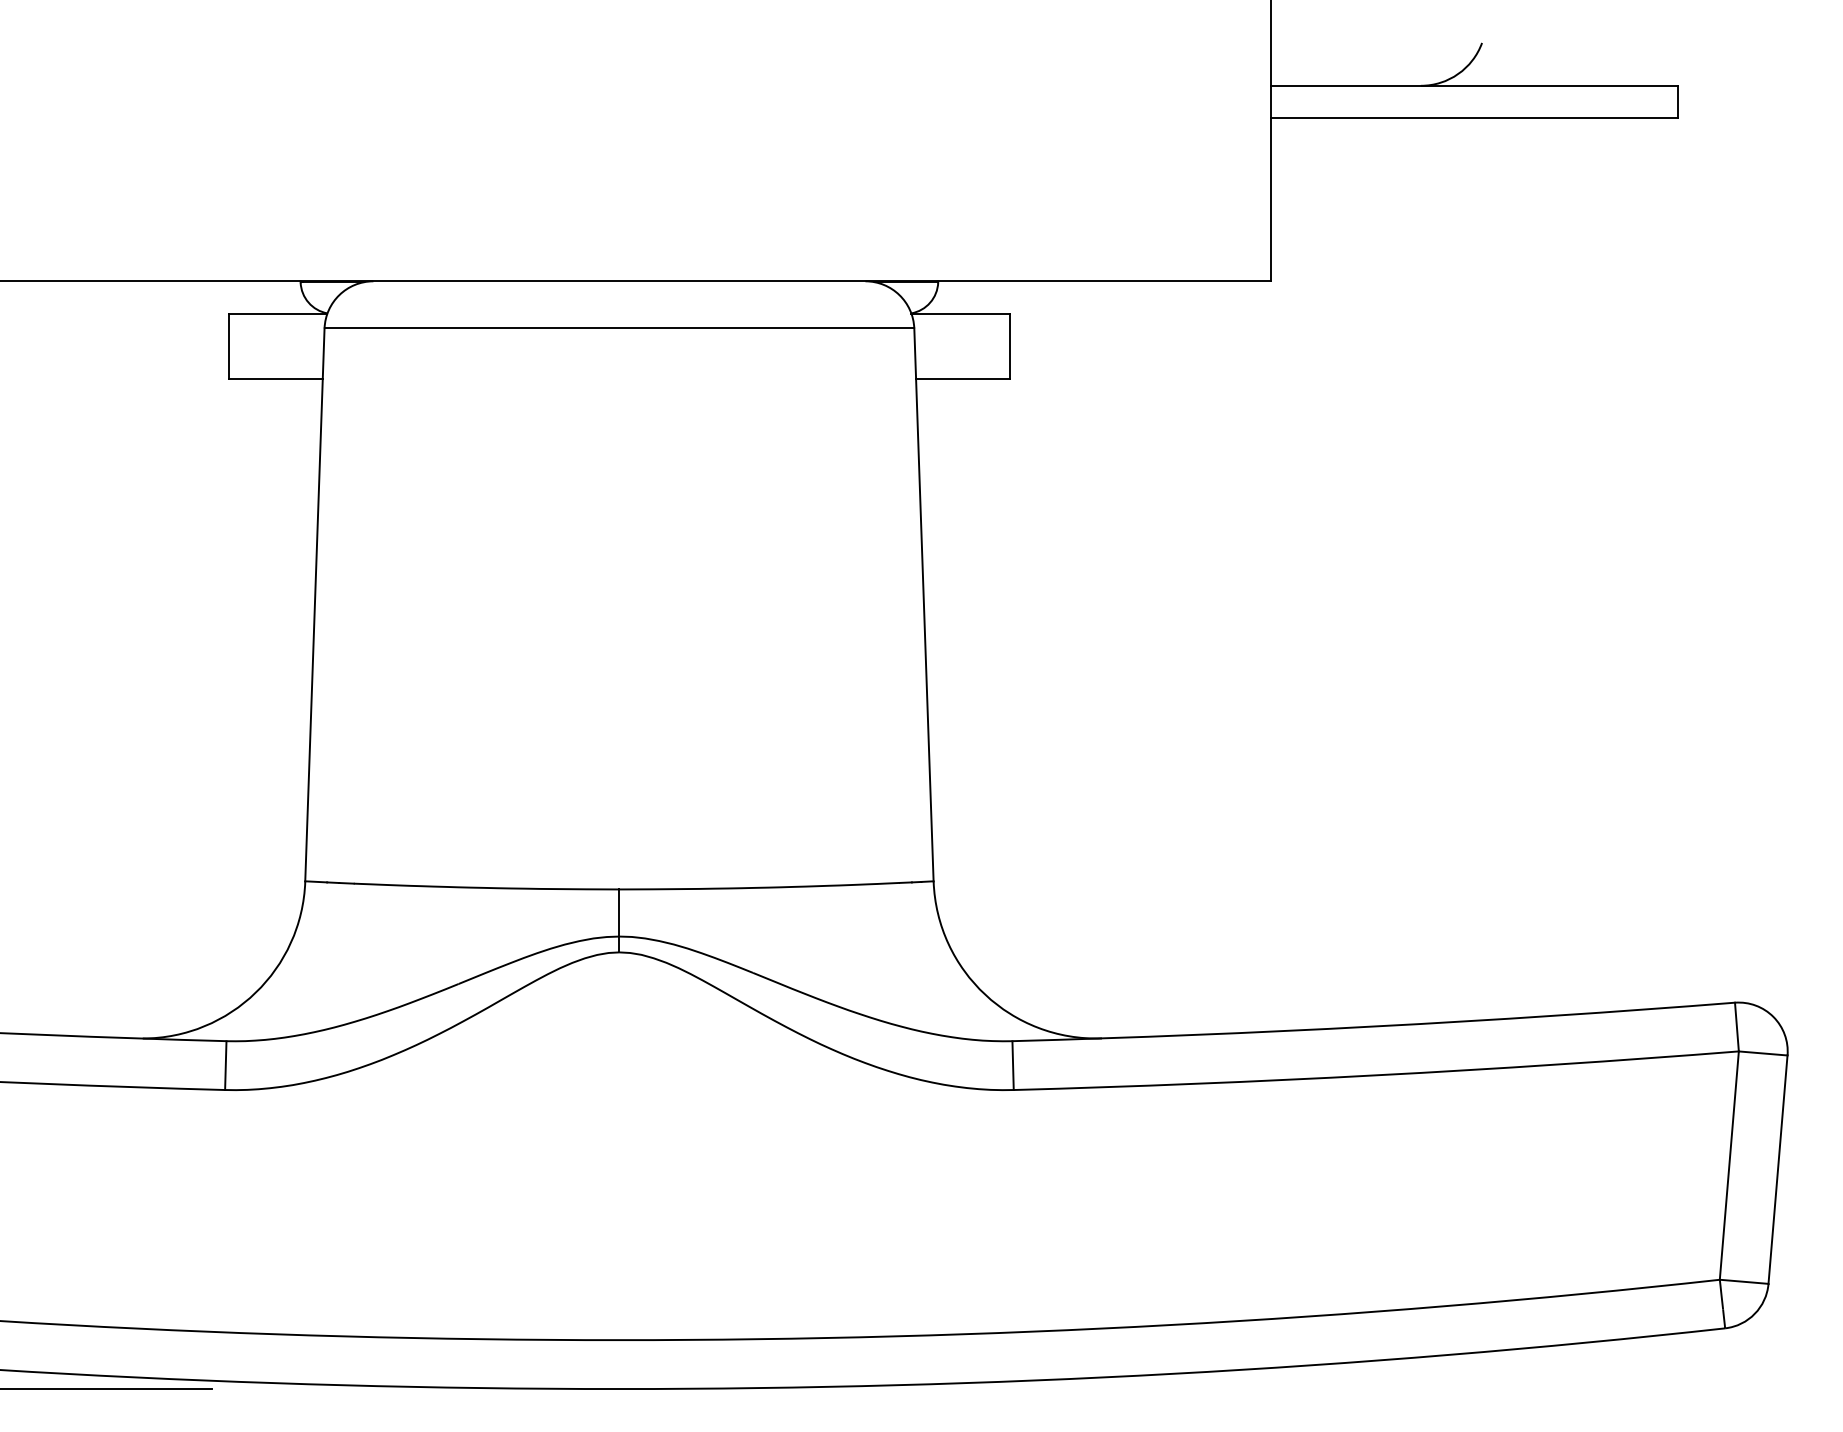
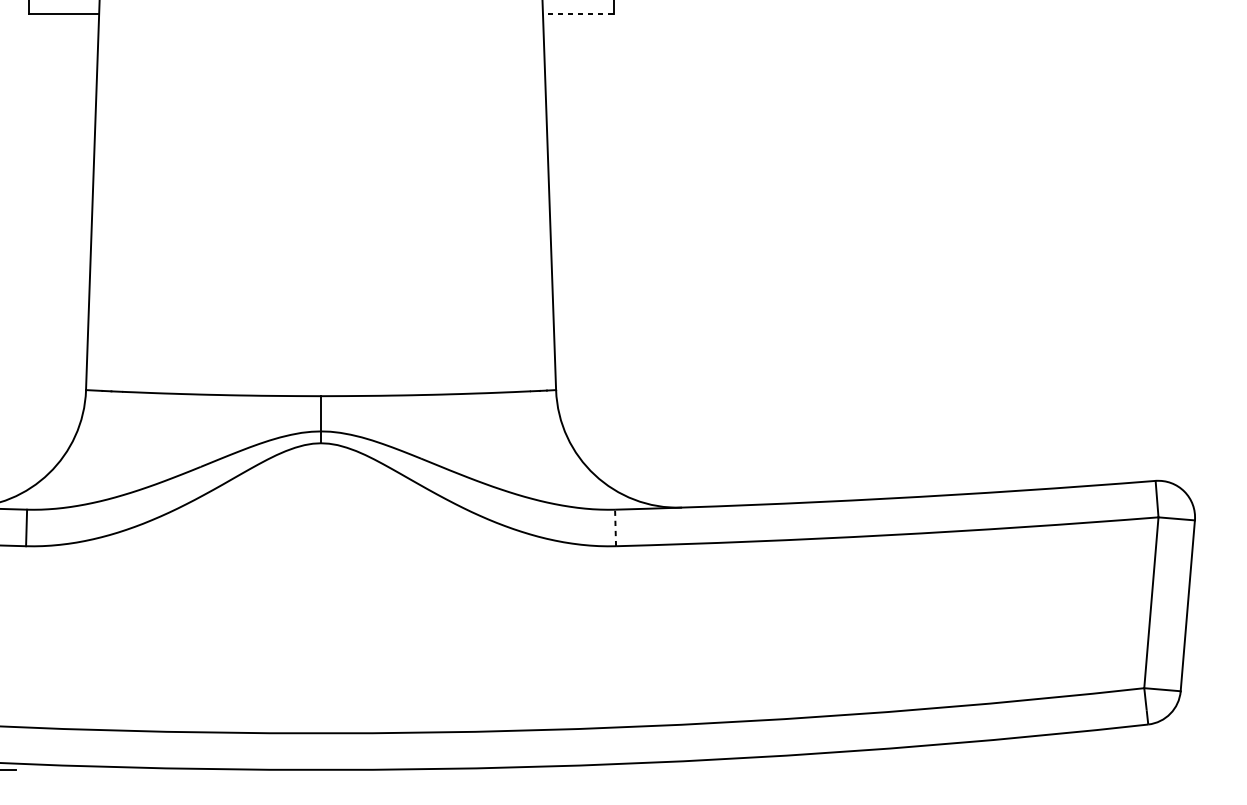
line: (962, 379) -> (577, 14), solid -> dashed
line: (1013, 1065) -> (615, 527), solid -> dashed

